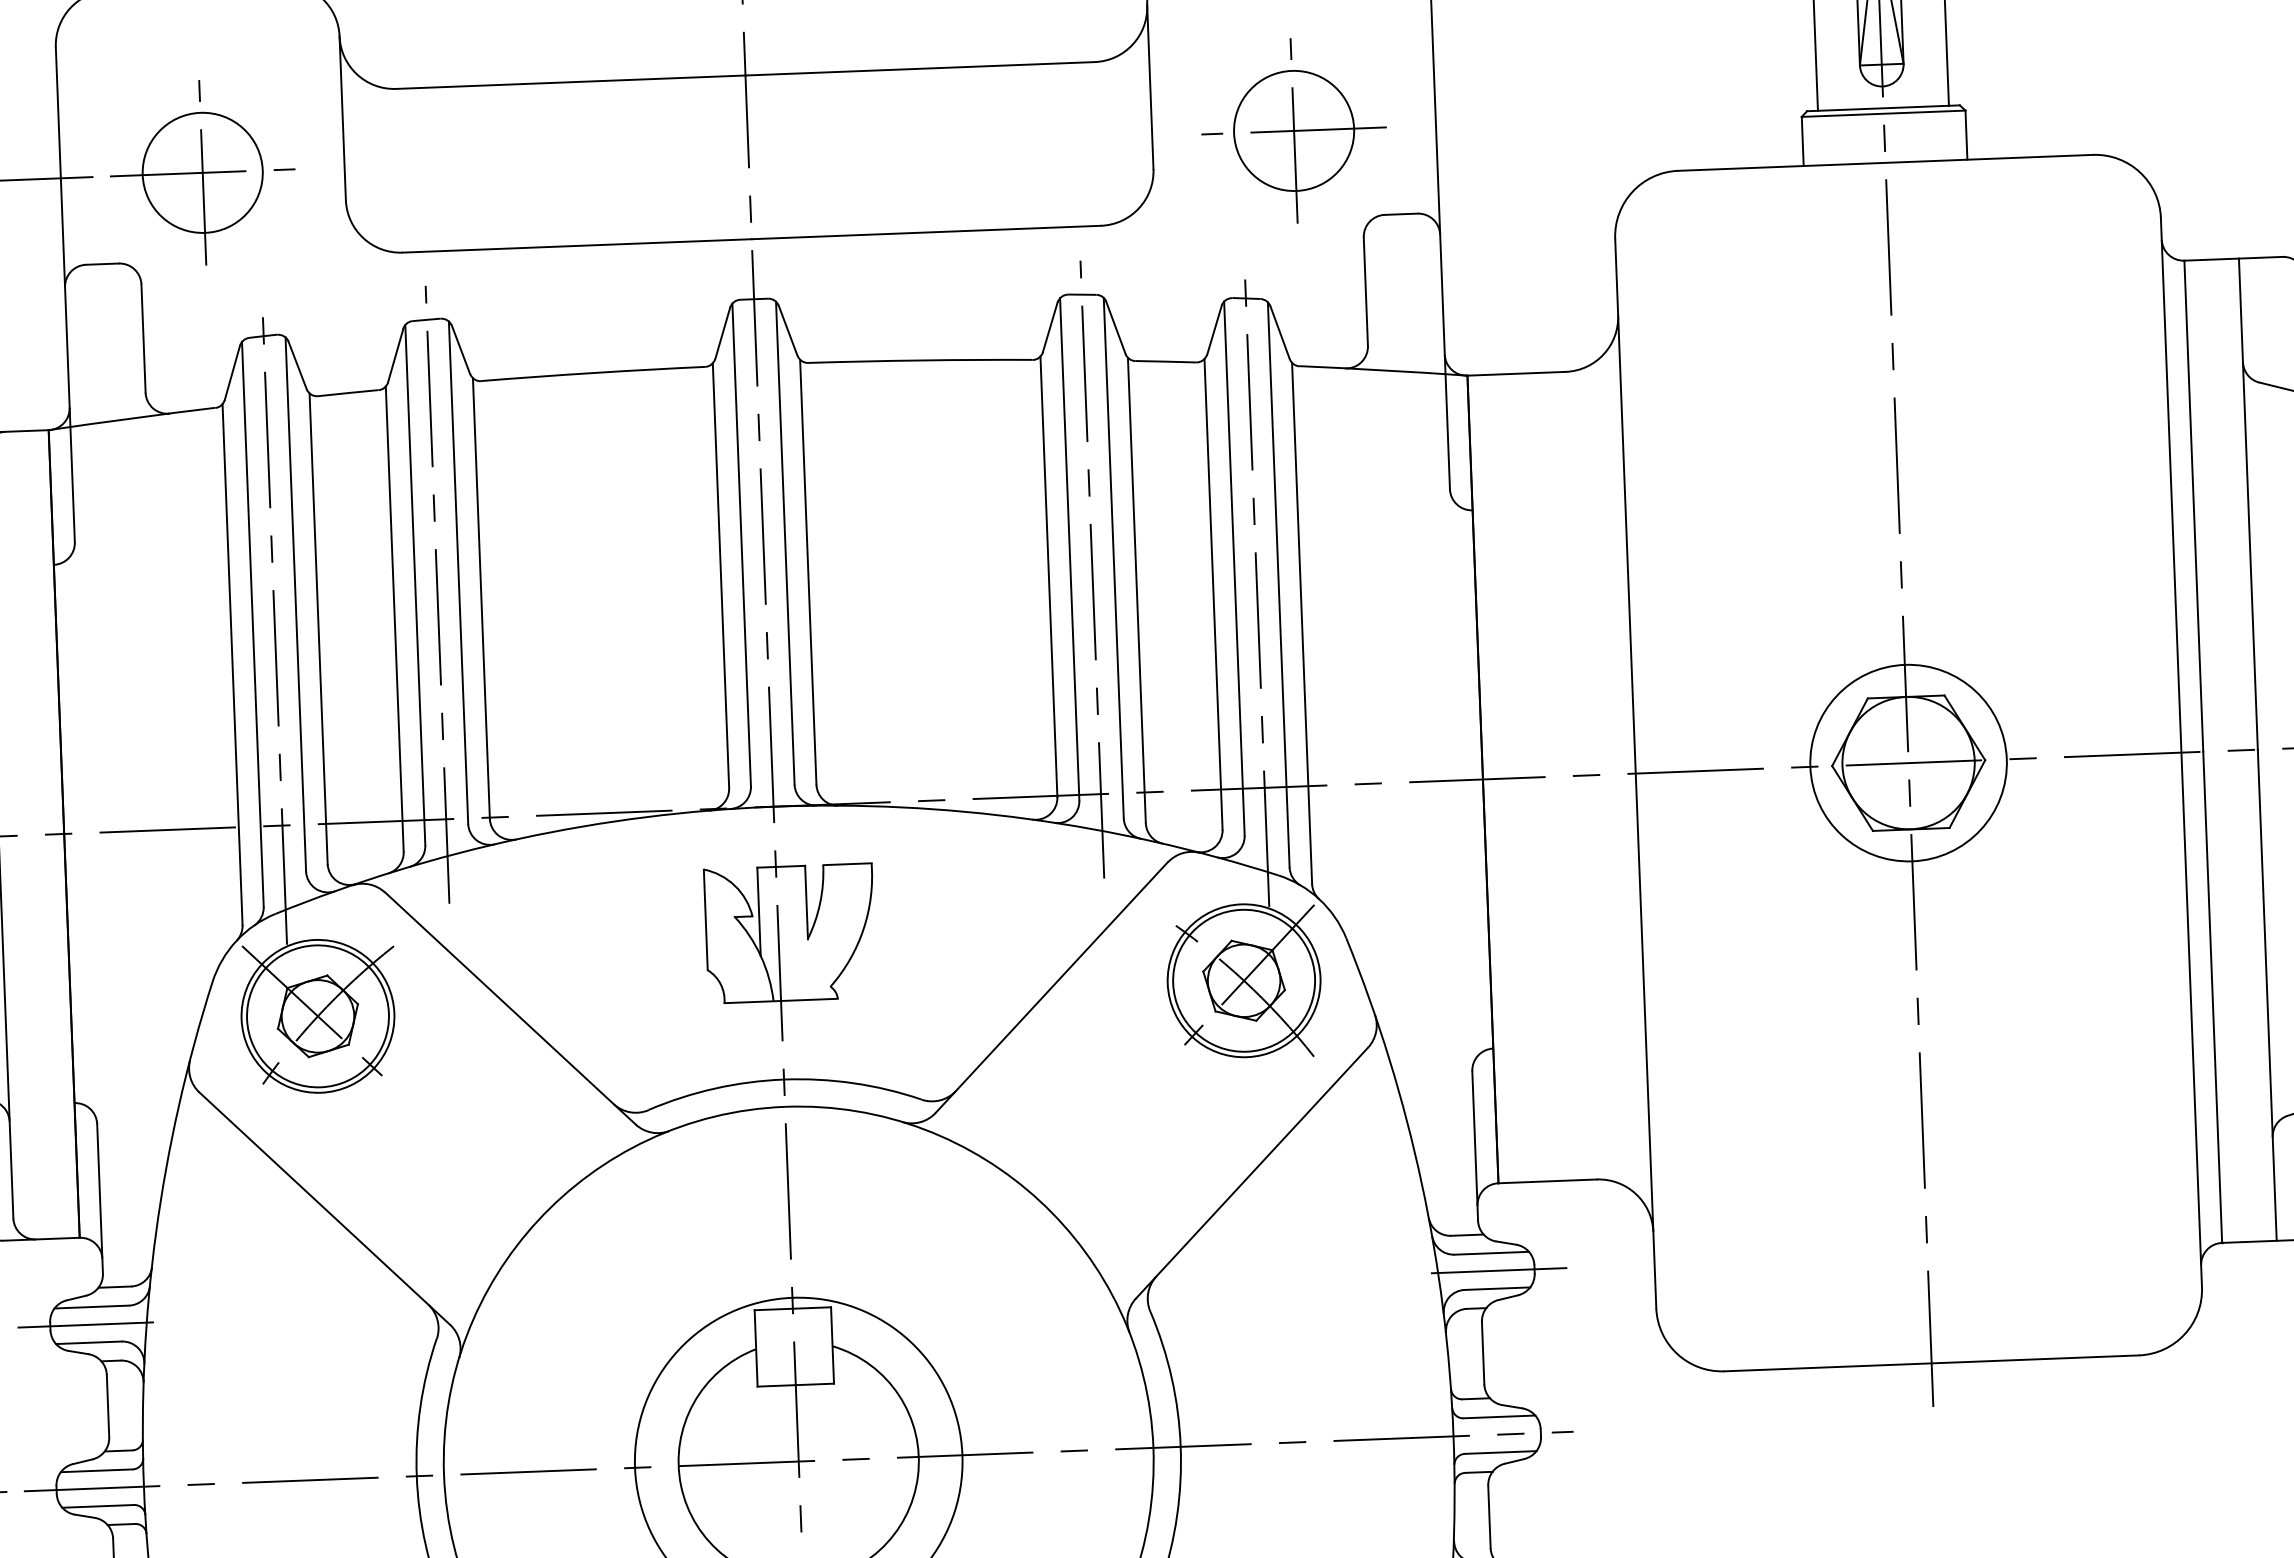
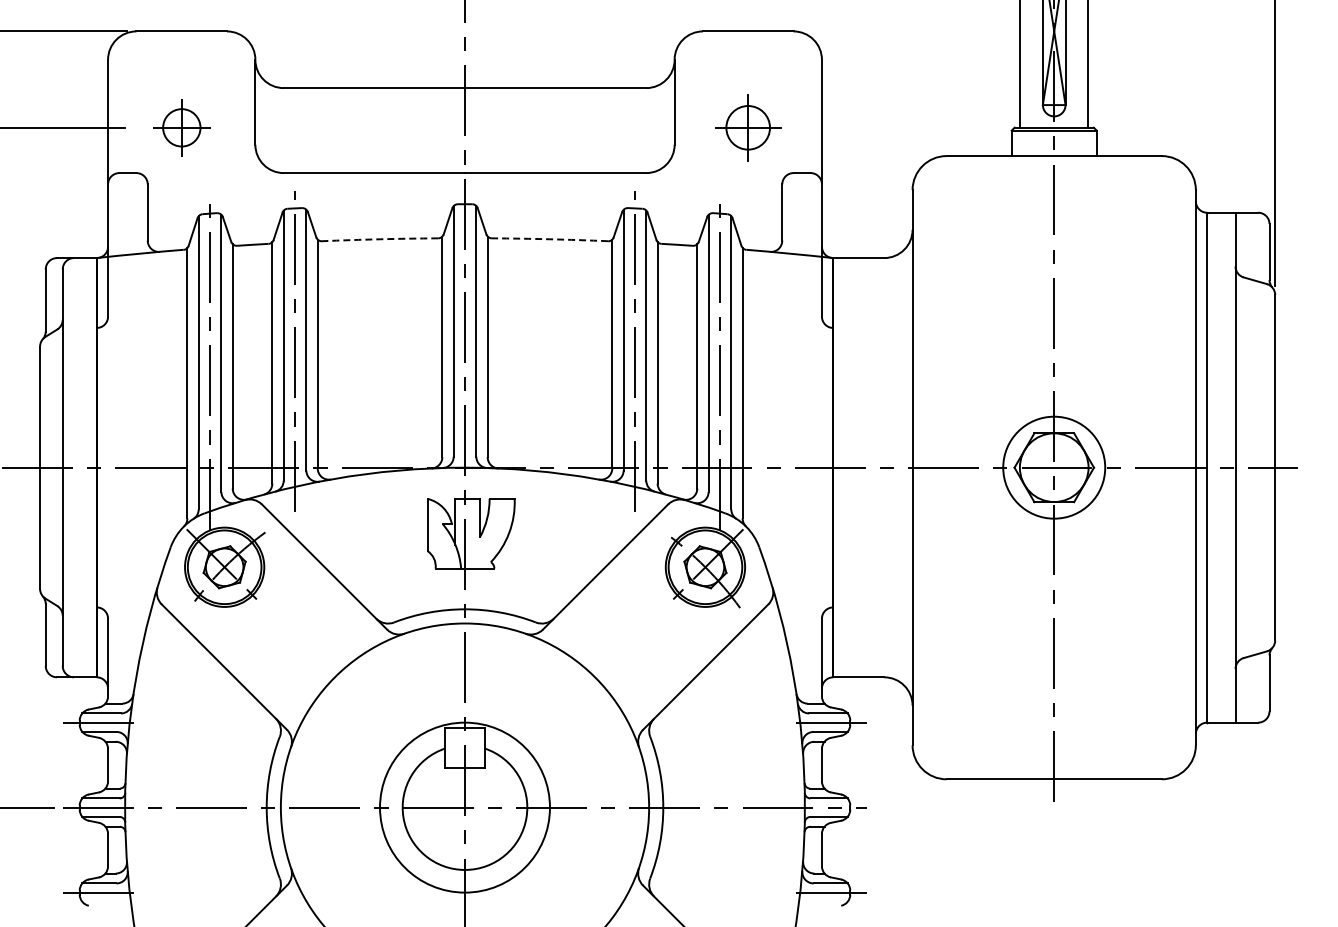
part: (1292, 130) -> (747, 127), size x0.7
part: (202, 172) -> (181, 127), size x0.6
arc: (919, 360) -> (549, 239), solid -> dashed
arc: (593, 373) -> (380, 239), solid -> dashed

